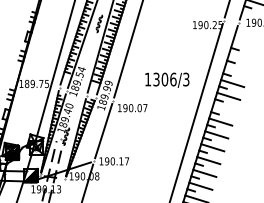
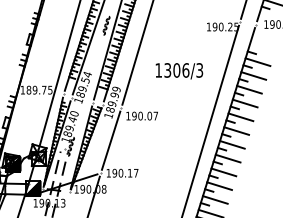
line: (240, 57) -> (257, 61), added
line: (236, 70) -> (253, 75), added
text: (167, 79) -> (179, 70), moved
line: (224, 108) -> (240, 116), added

